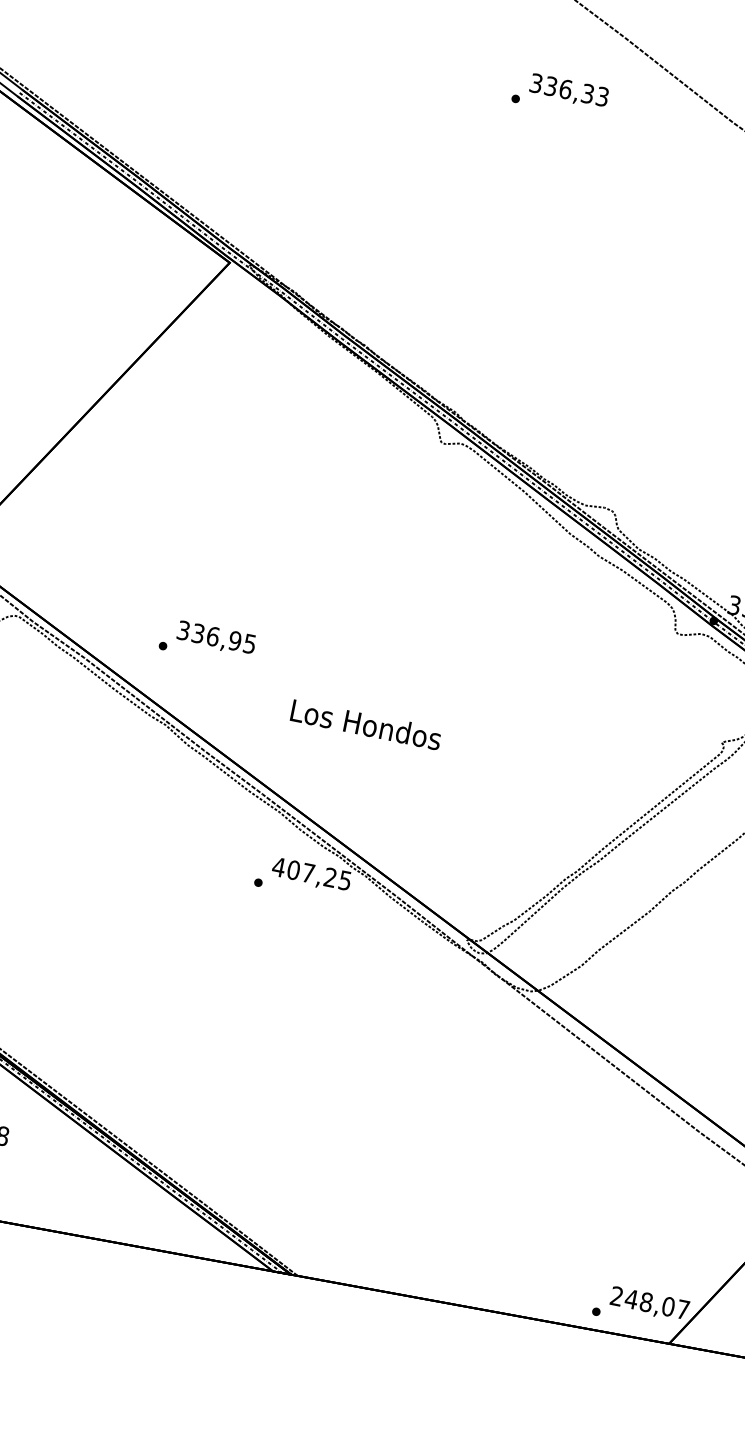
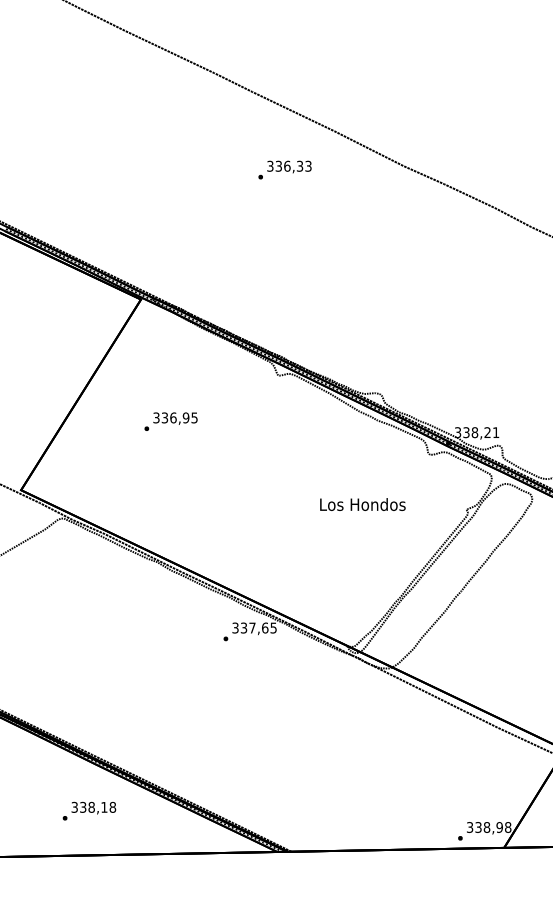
text: (559, 93) -> (284, 169), moved
text: (206, 641) -> (170, 421), moved
text: (365, 724) -> (362, 504), moved
text: (305, 871) -> (250, 627), 407,25 -> 337,65
text: (650, 1303) -> (489, 827), 248,07 -> 338,98

